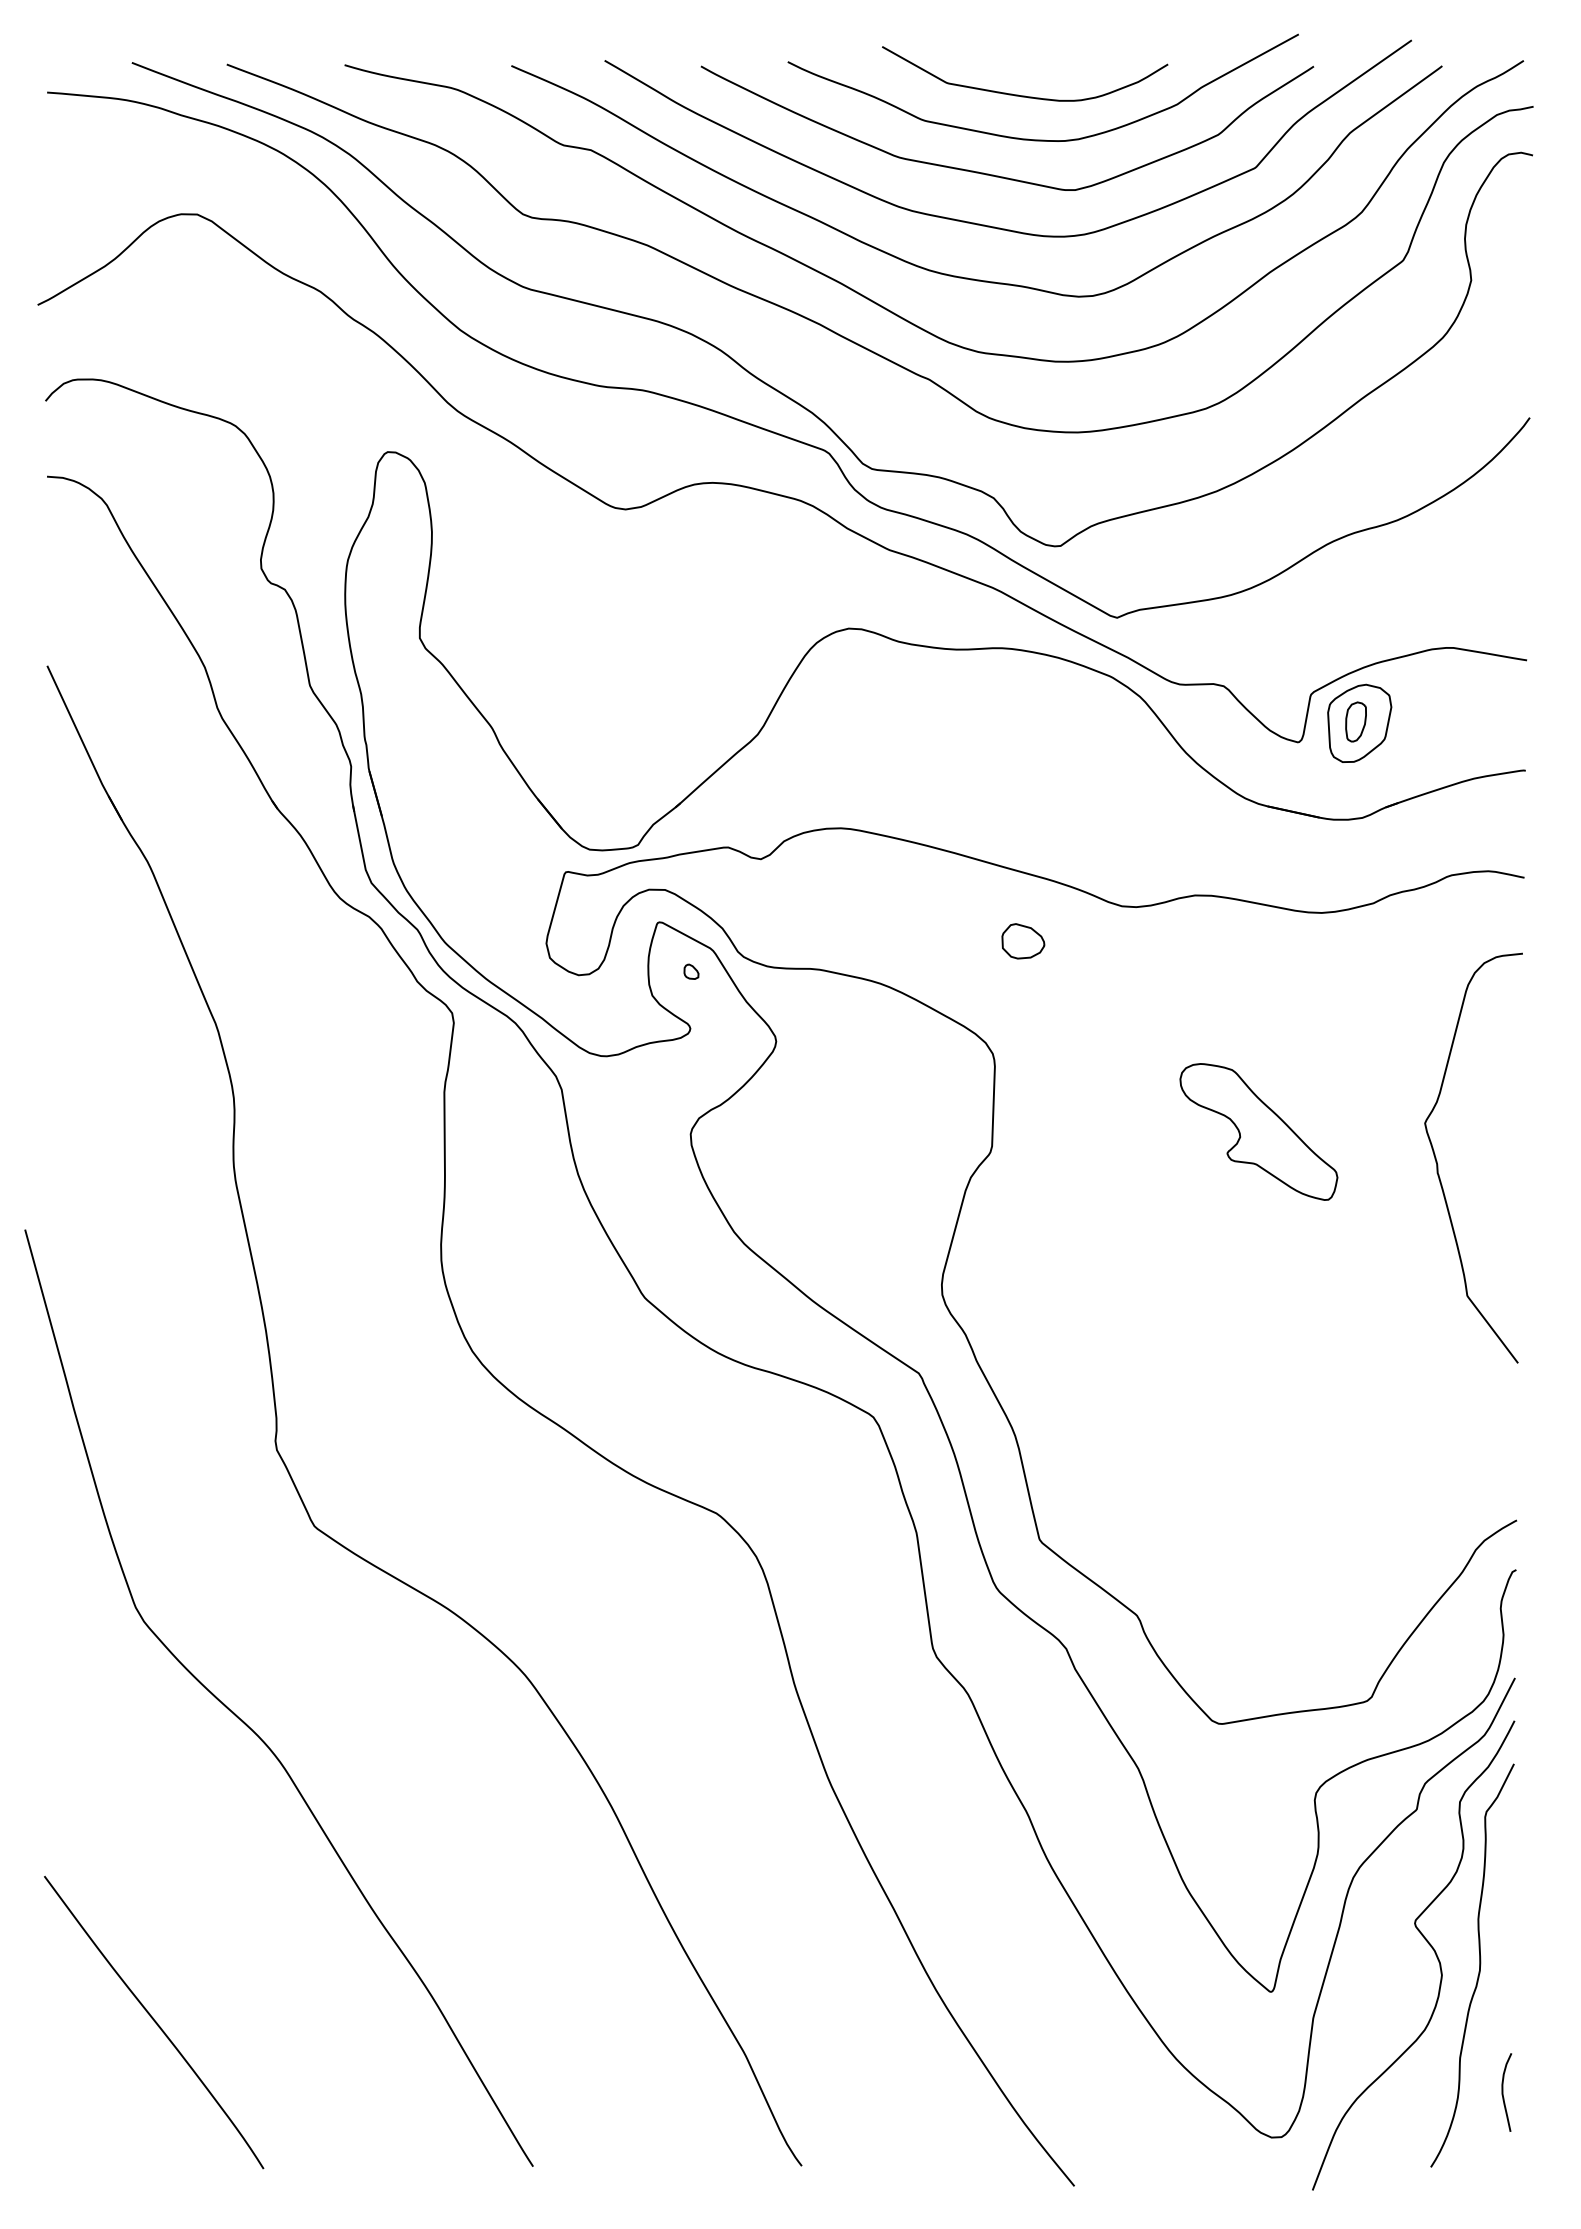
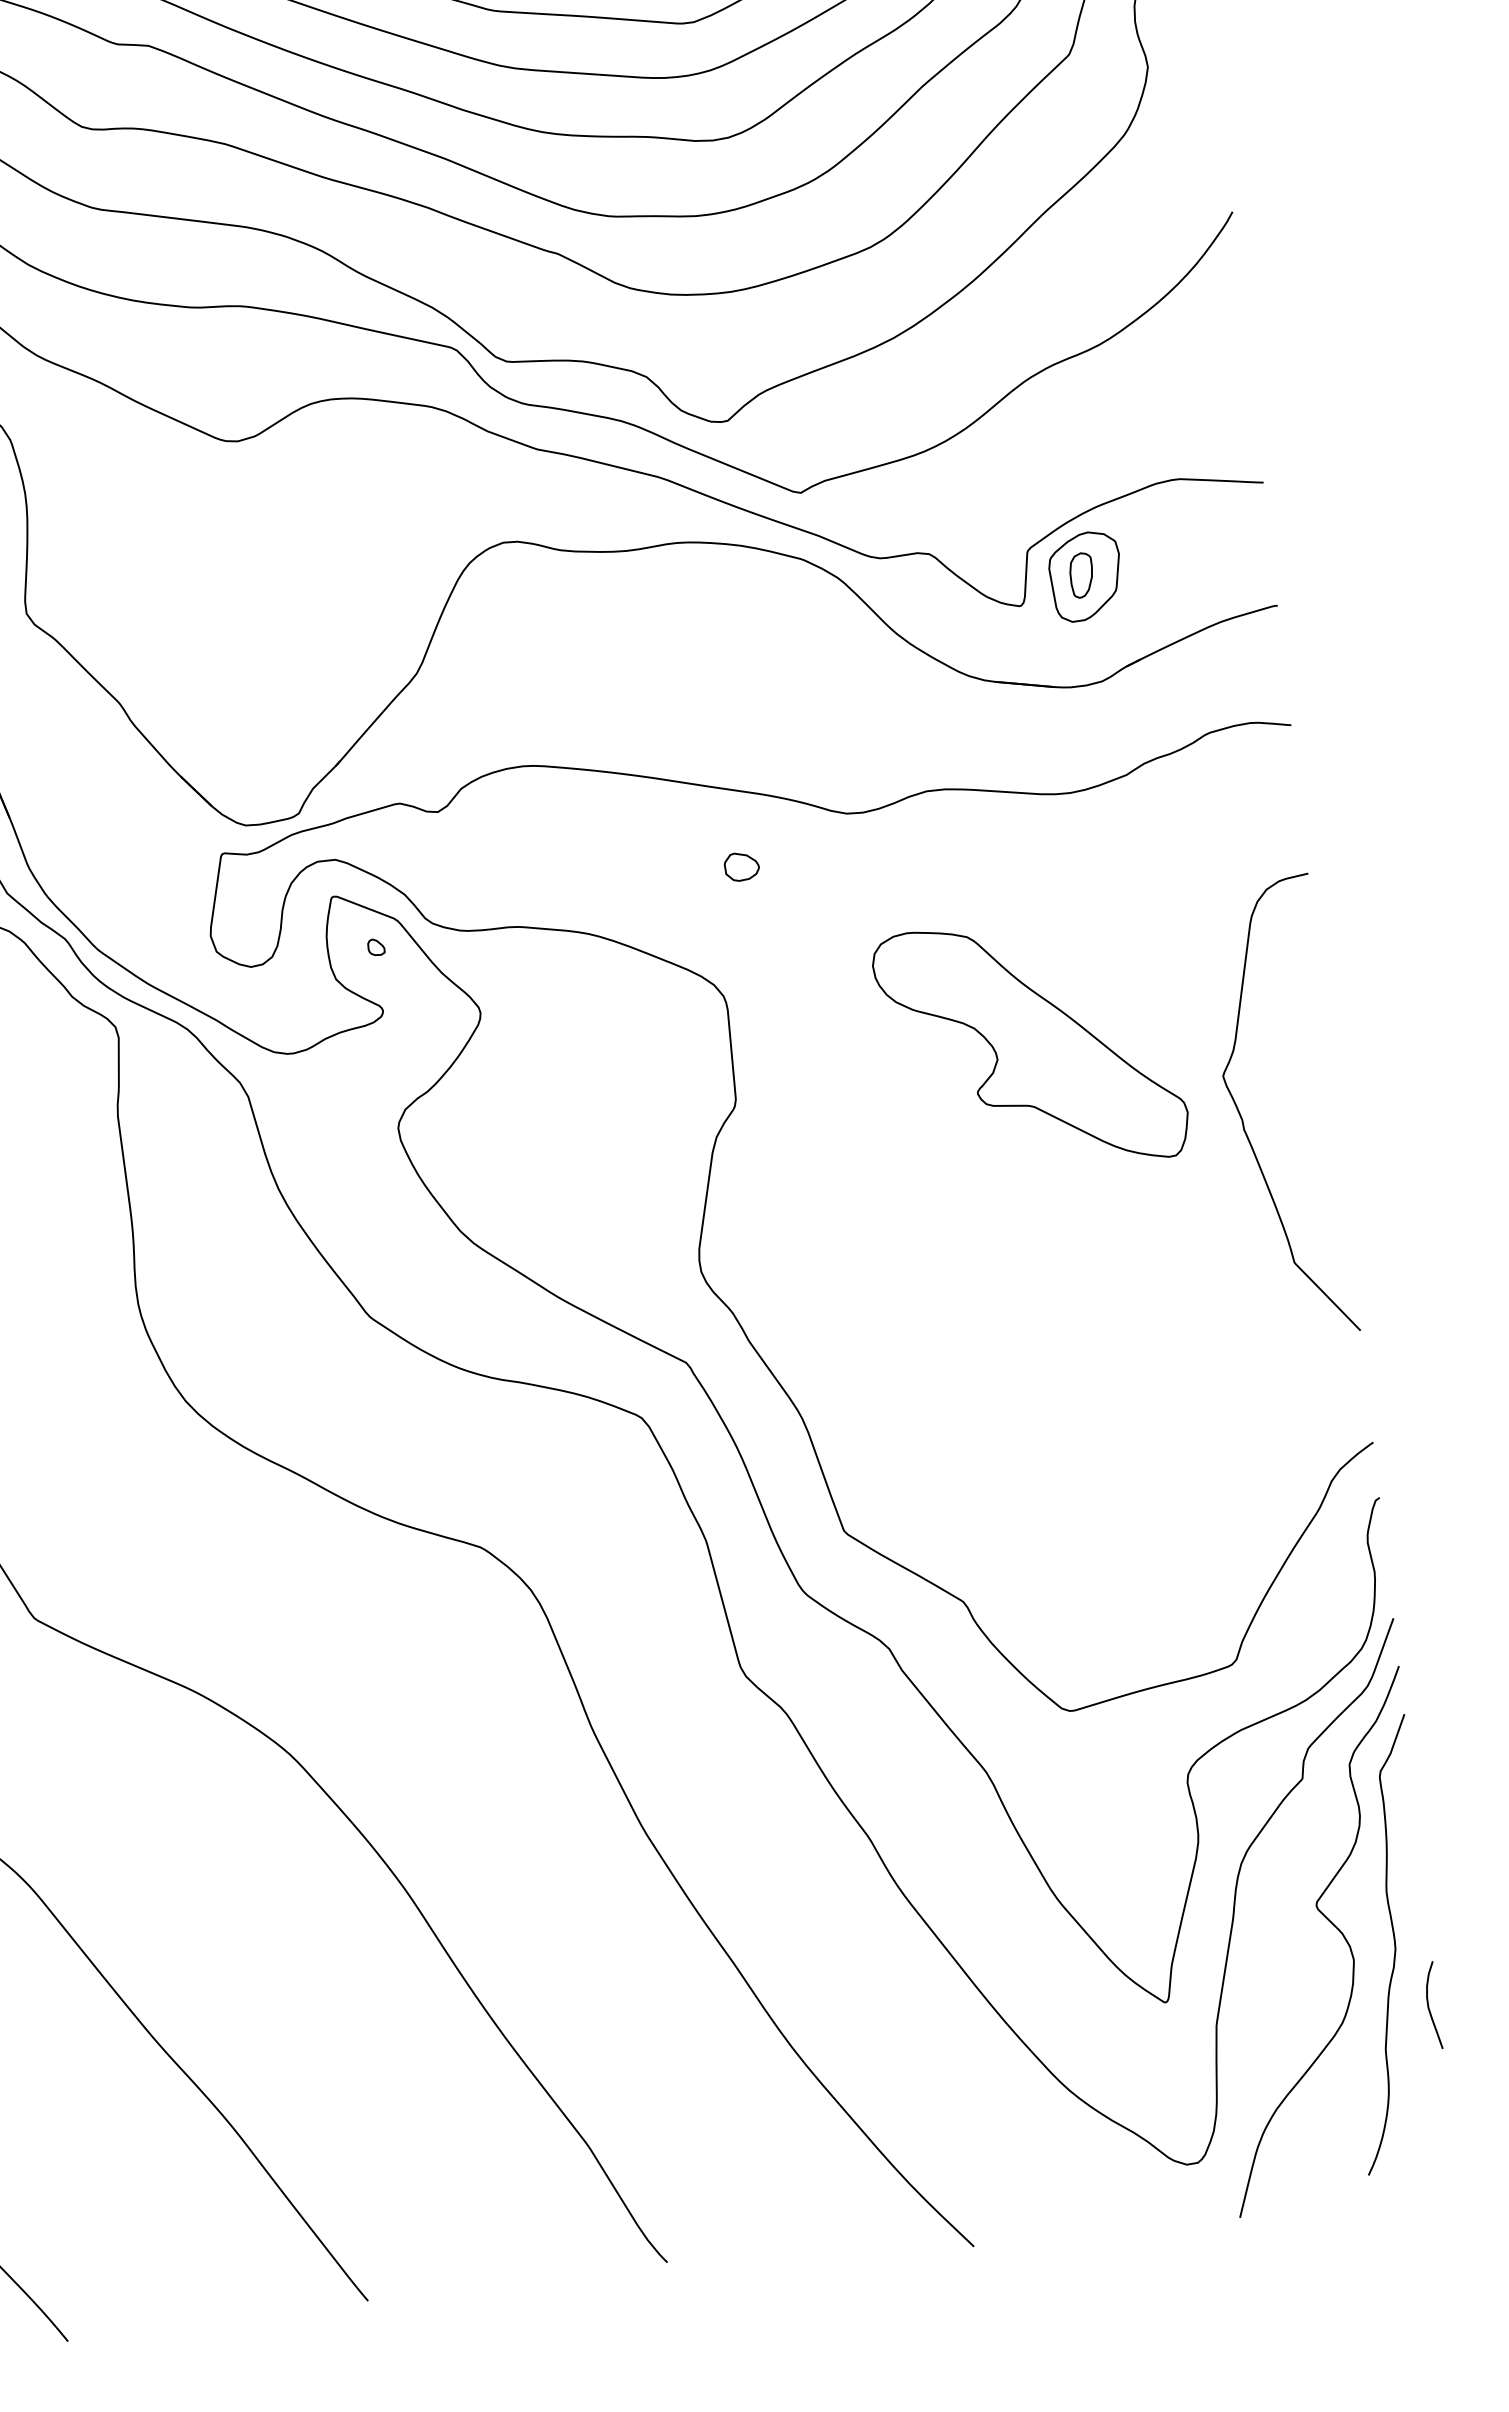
part: (1023, 941) -> (742, 866), size x0.71
part: (1258, 1131) -> (1030, 1045), size x1.67
curve: (1438, 1164) -> (1243, 1120), moved
curve: (1503, 2092) -> (1429, 2006), moved

